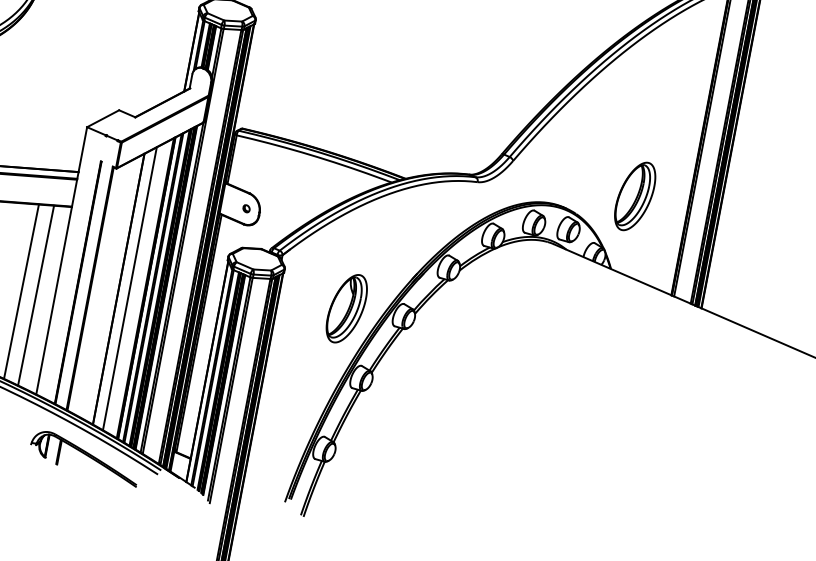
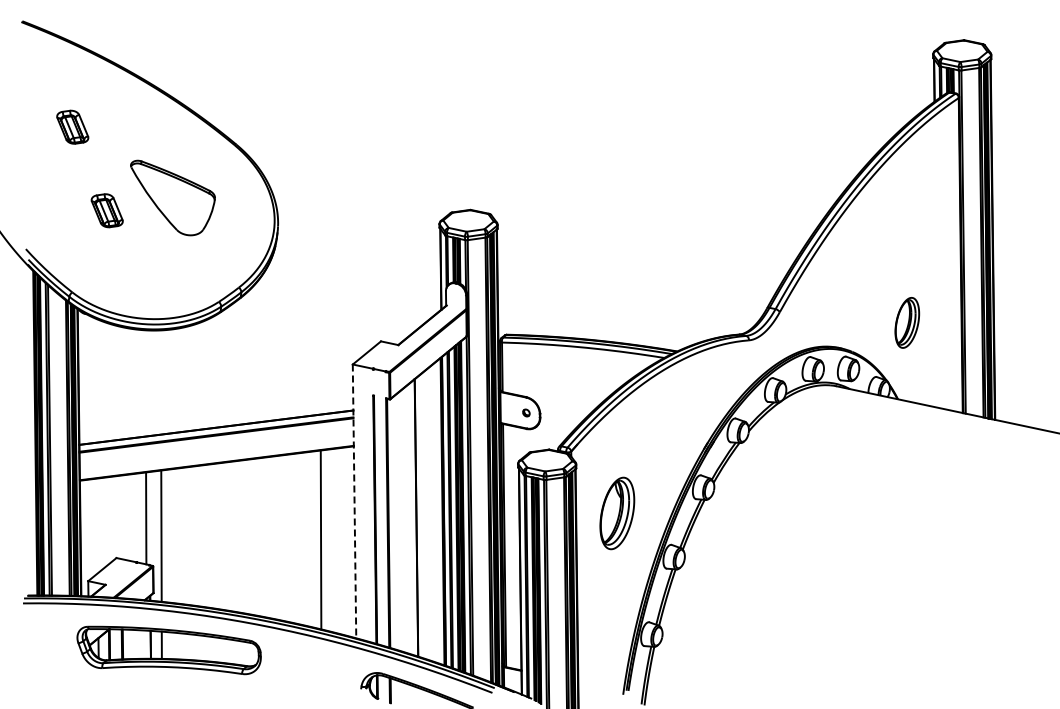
part: (635, 196) -> (907, 322), size x0.7
line: (61, 260) -> (354, 501), solid -> dashed
line: (129, 288) -> (427, 515), removed
line: (35, 295) -> (335, 540), removed
part: (346, 308) -> (617, 513), moved

